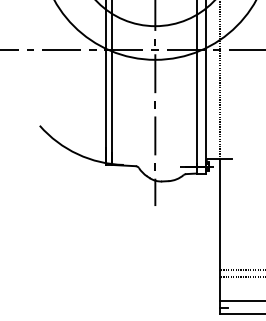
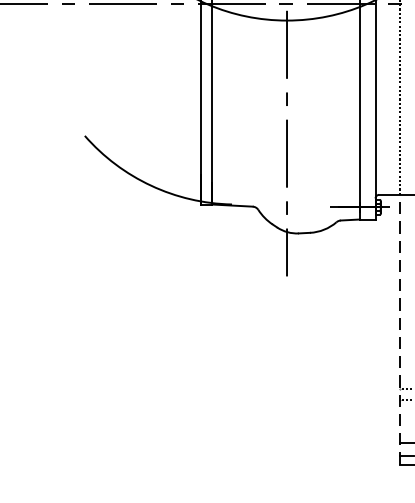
line: (219, 236) -> (399, 329), solid -> dashed

